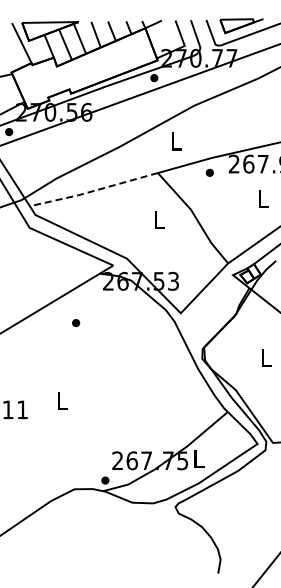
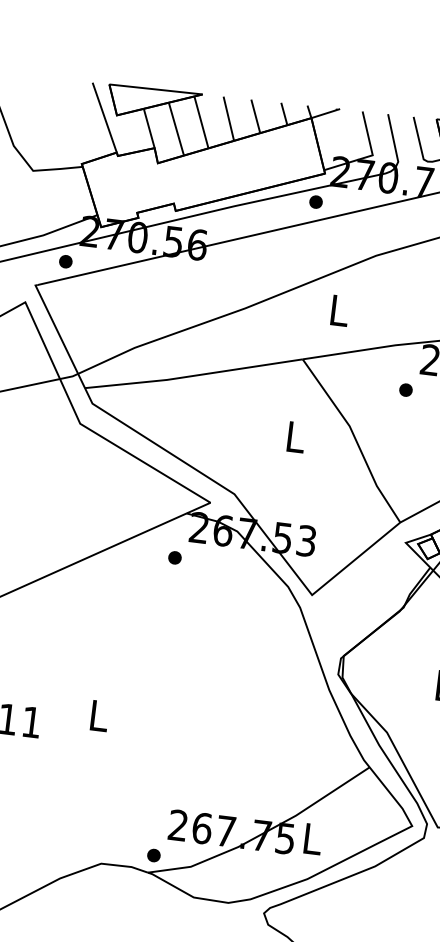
part: (209, 172) -> (405, 389), moved
line: (93, 191) -> (192, 376), dashed -> solid
part: (76, 323) -> (175, 558), moved

